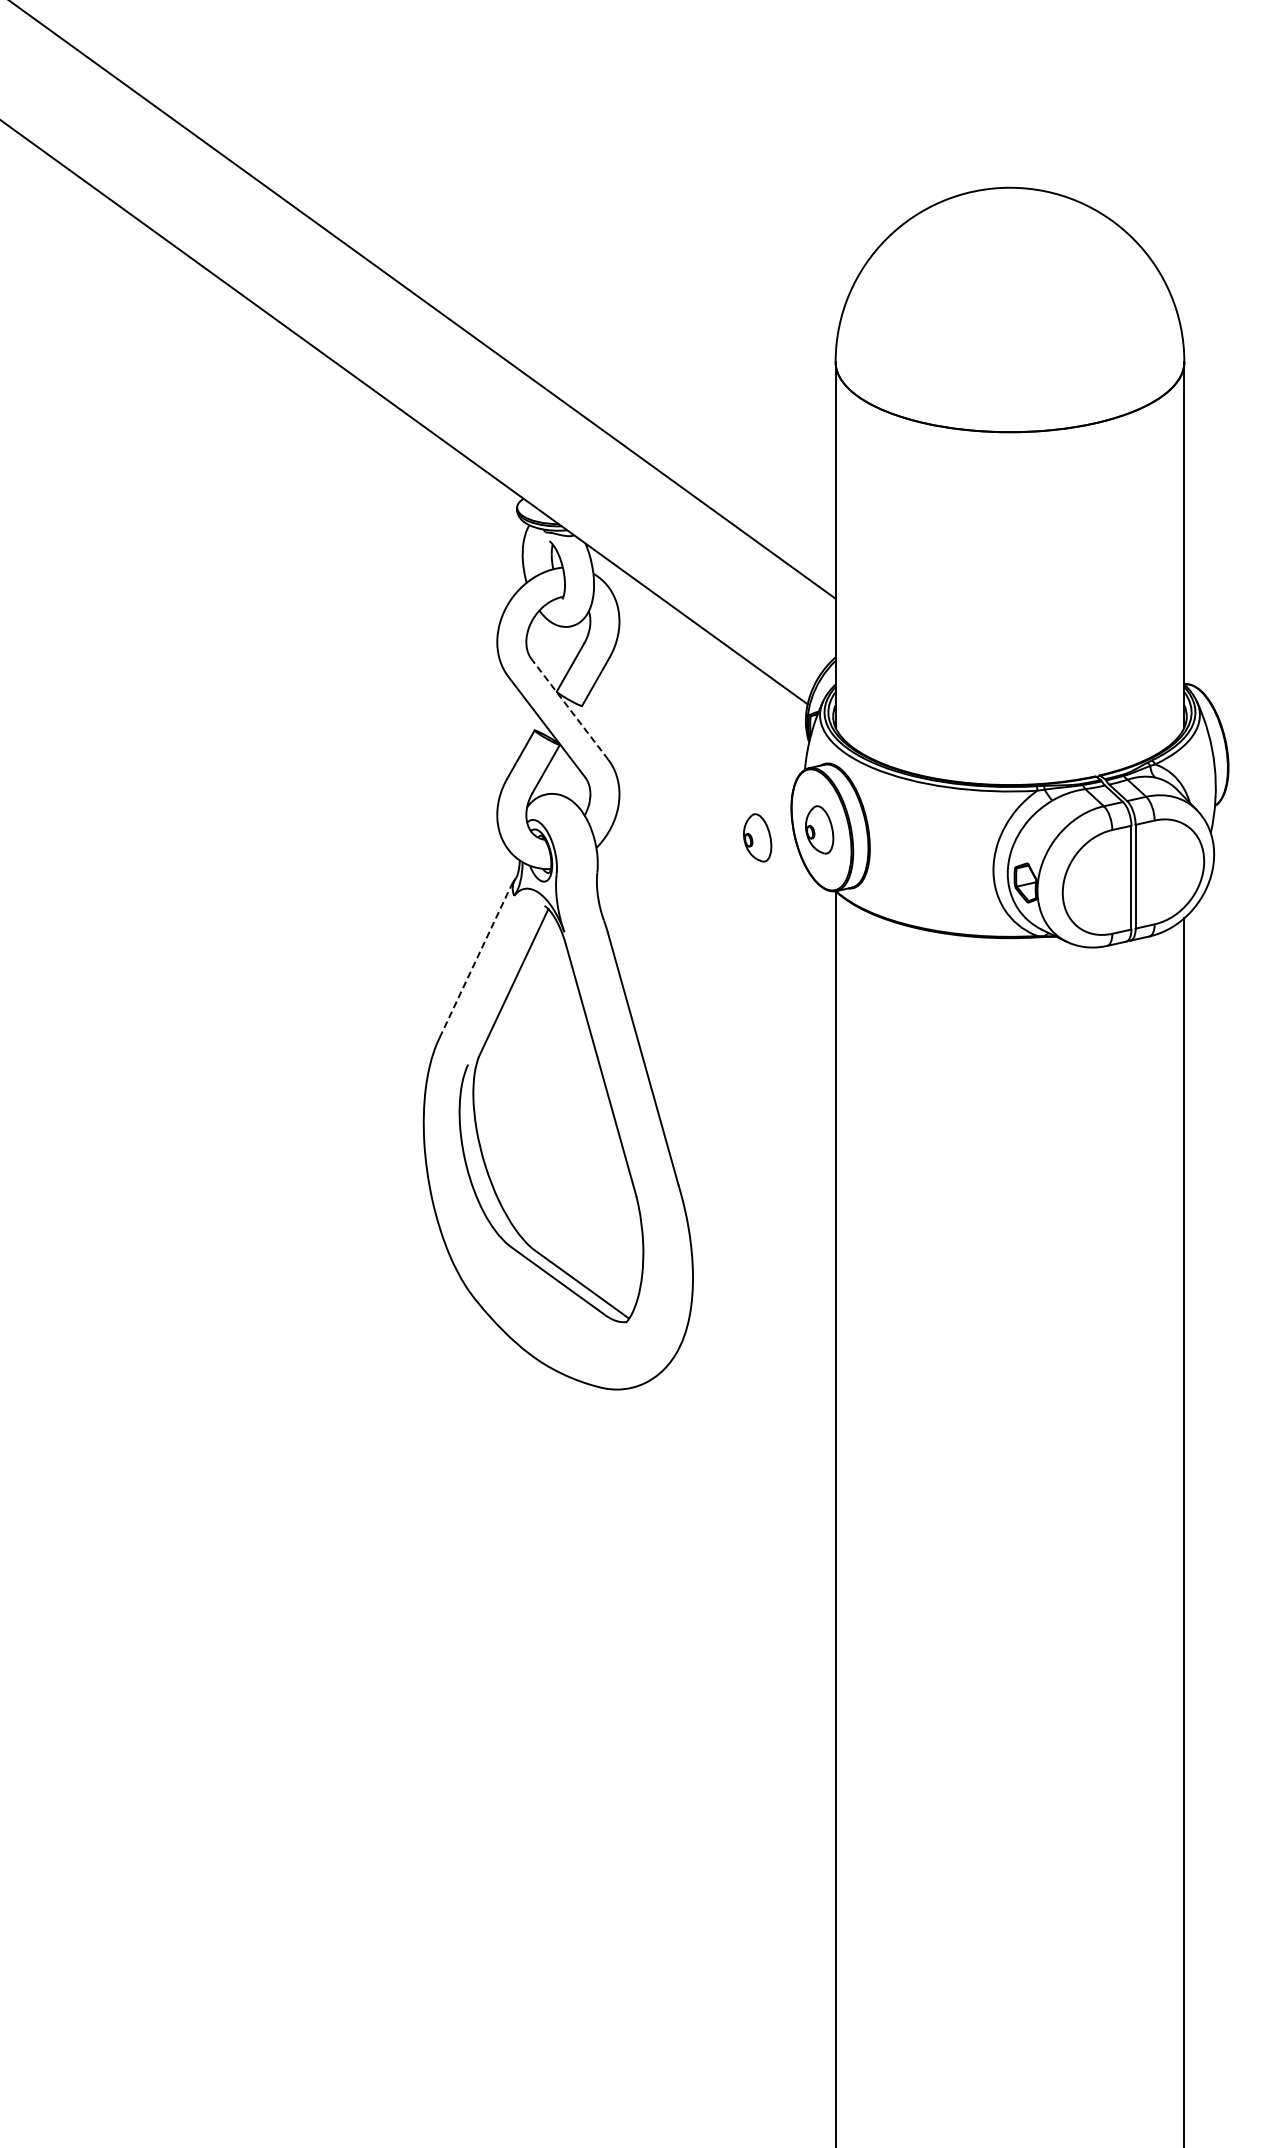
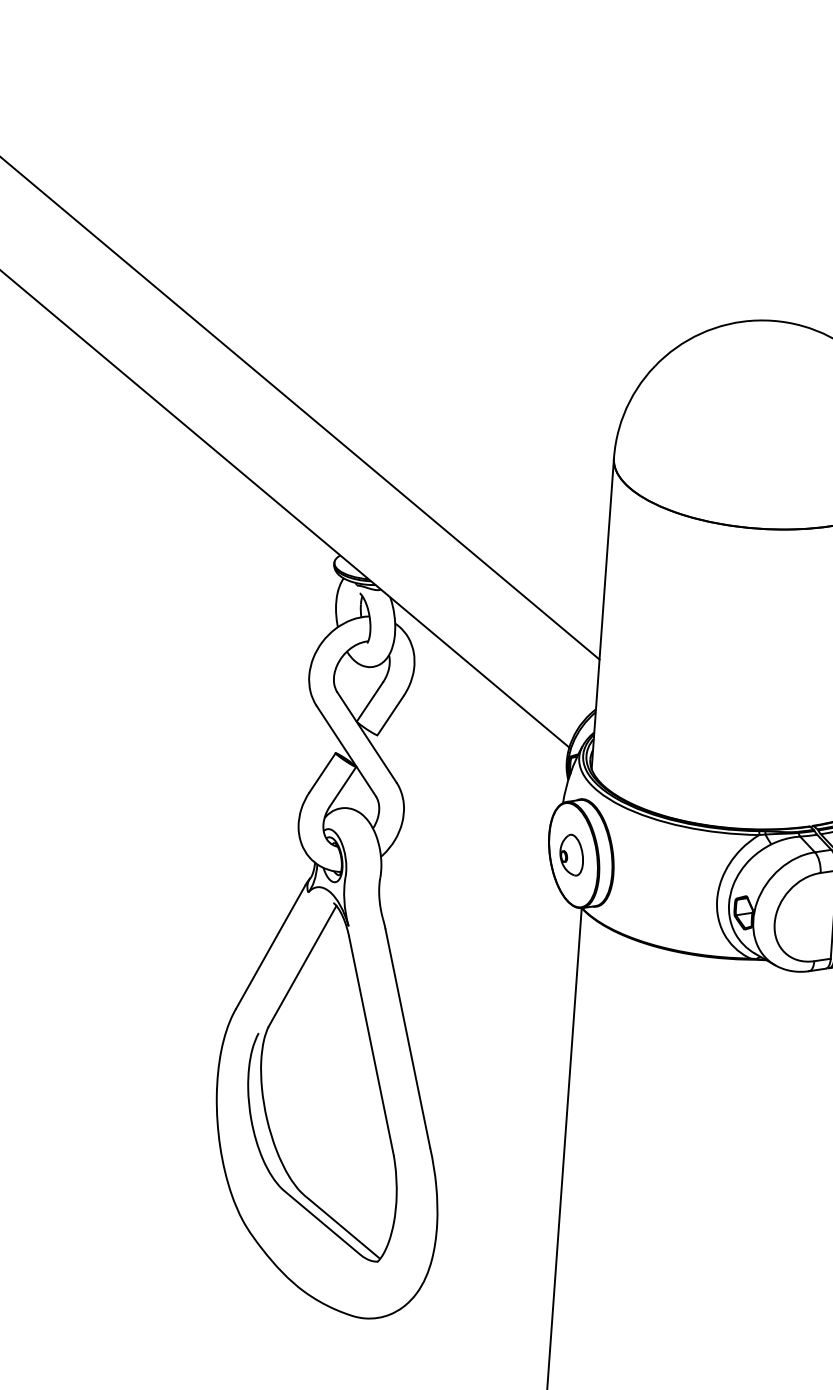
line: (569, 709) -> (366, 737), dashed -> solid
part: (757, 837) -> (518, 857), removed
line: (474, 962) -> (270, 946), dashed -> solid

